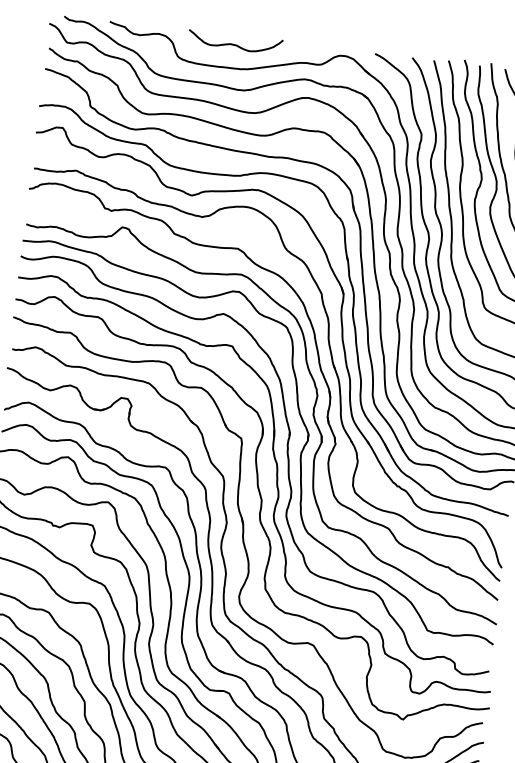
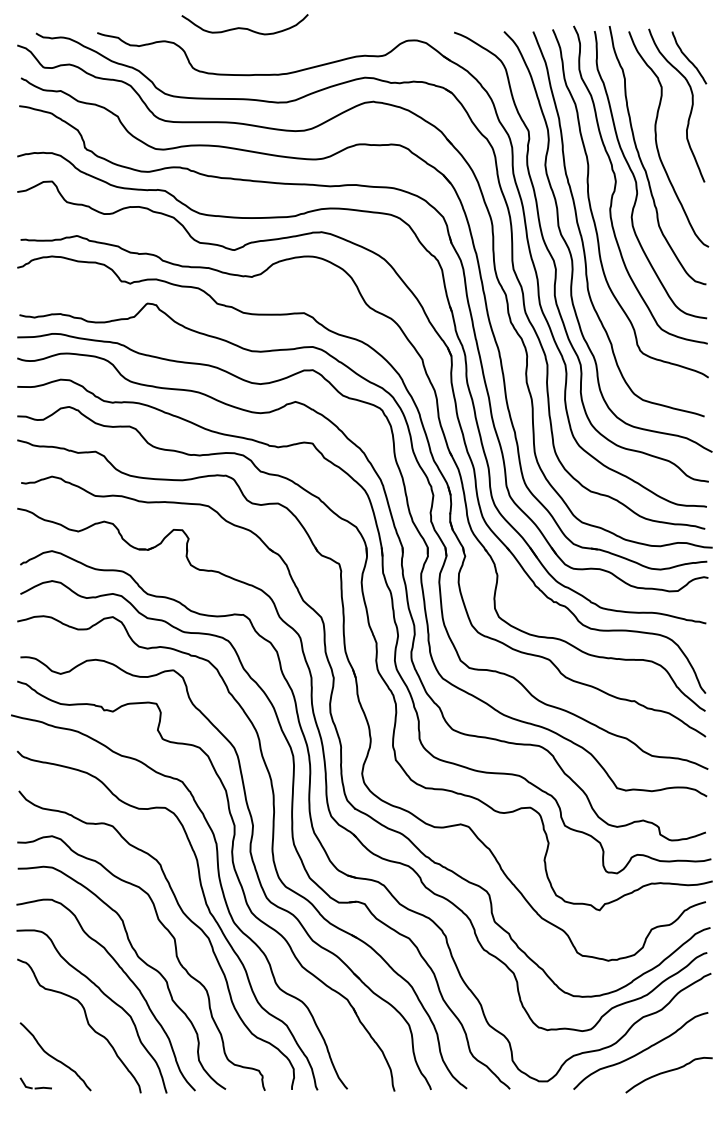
curve: (234, 44) -> (244, 27), moved

